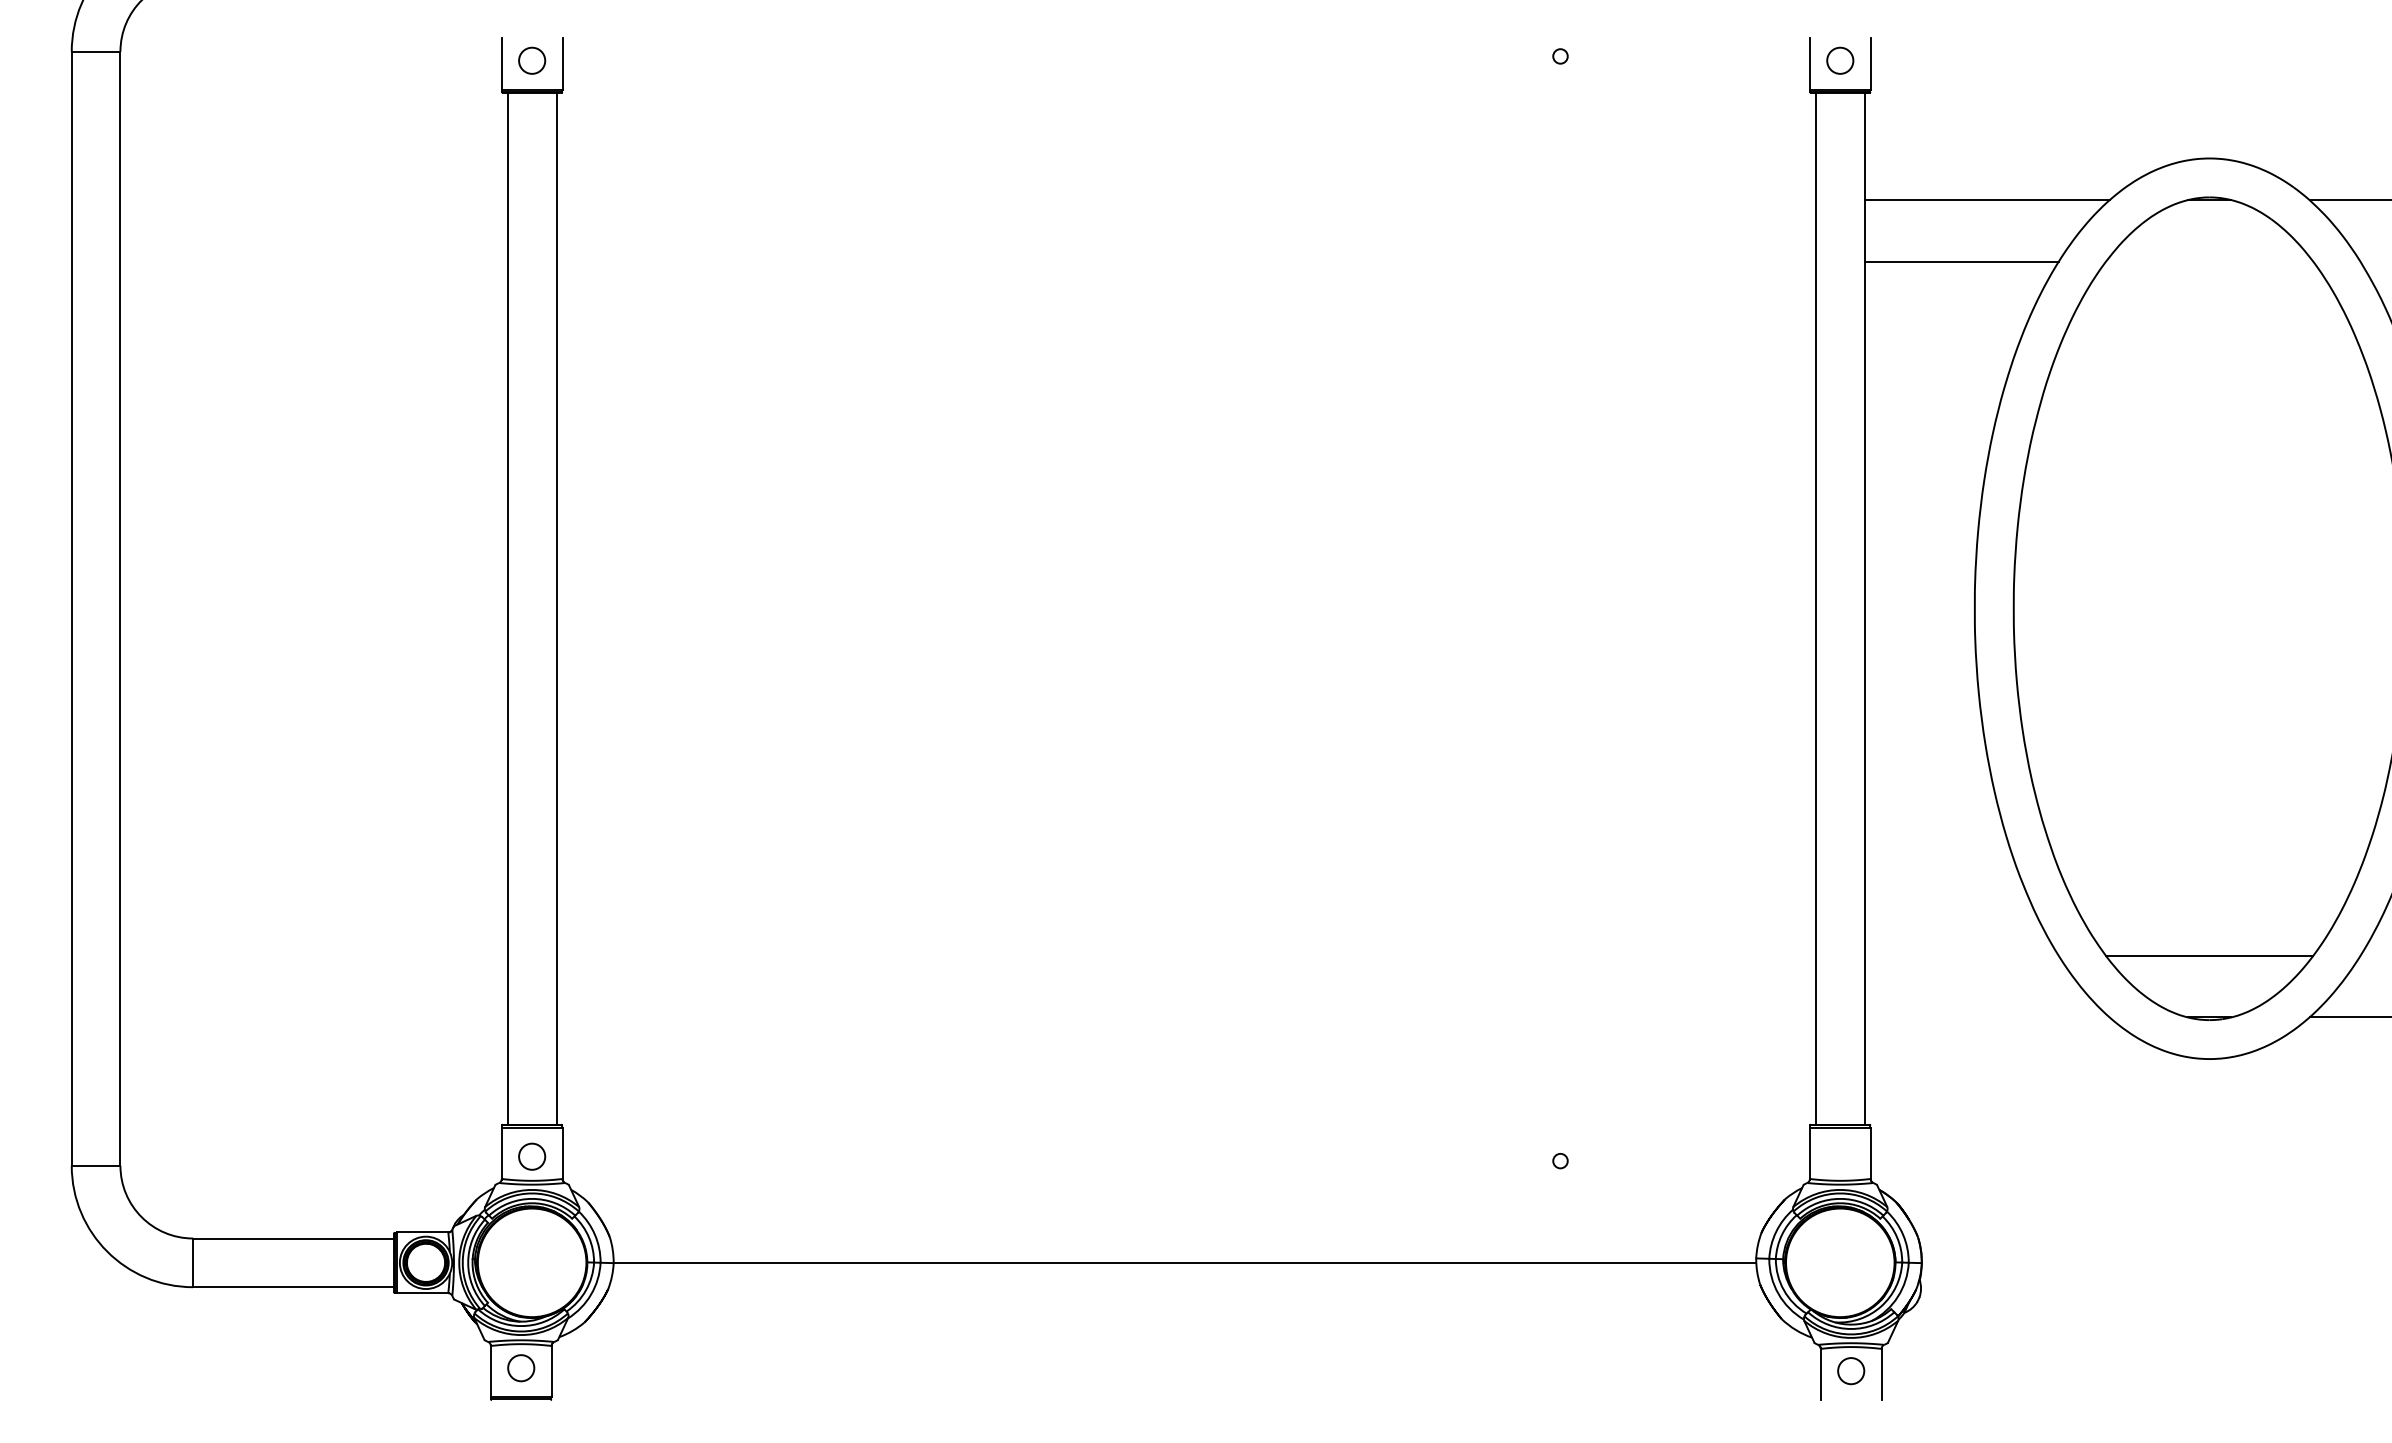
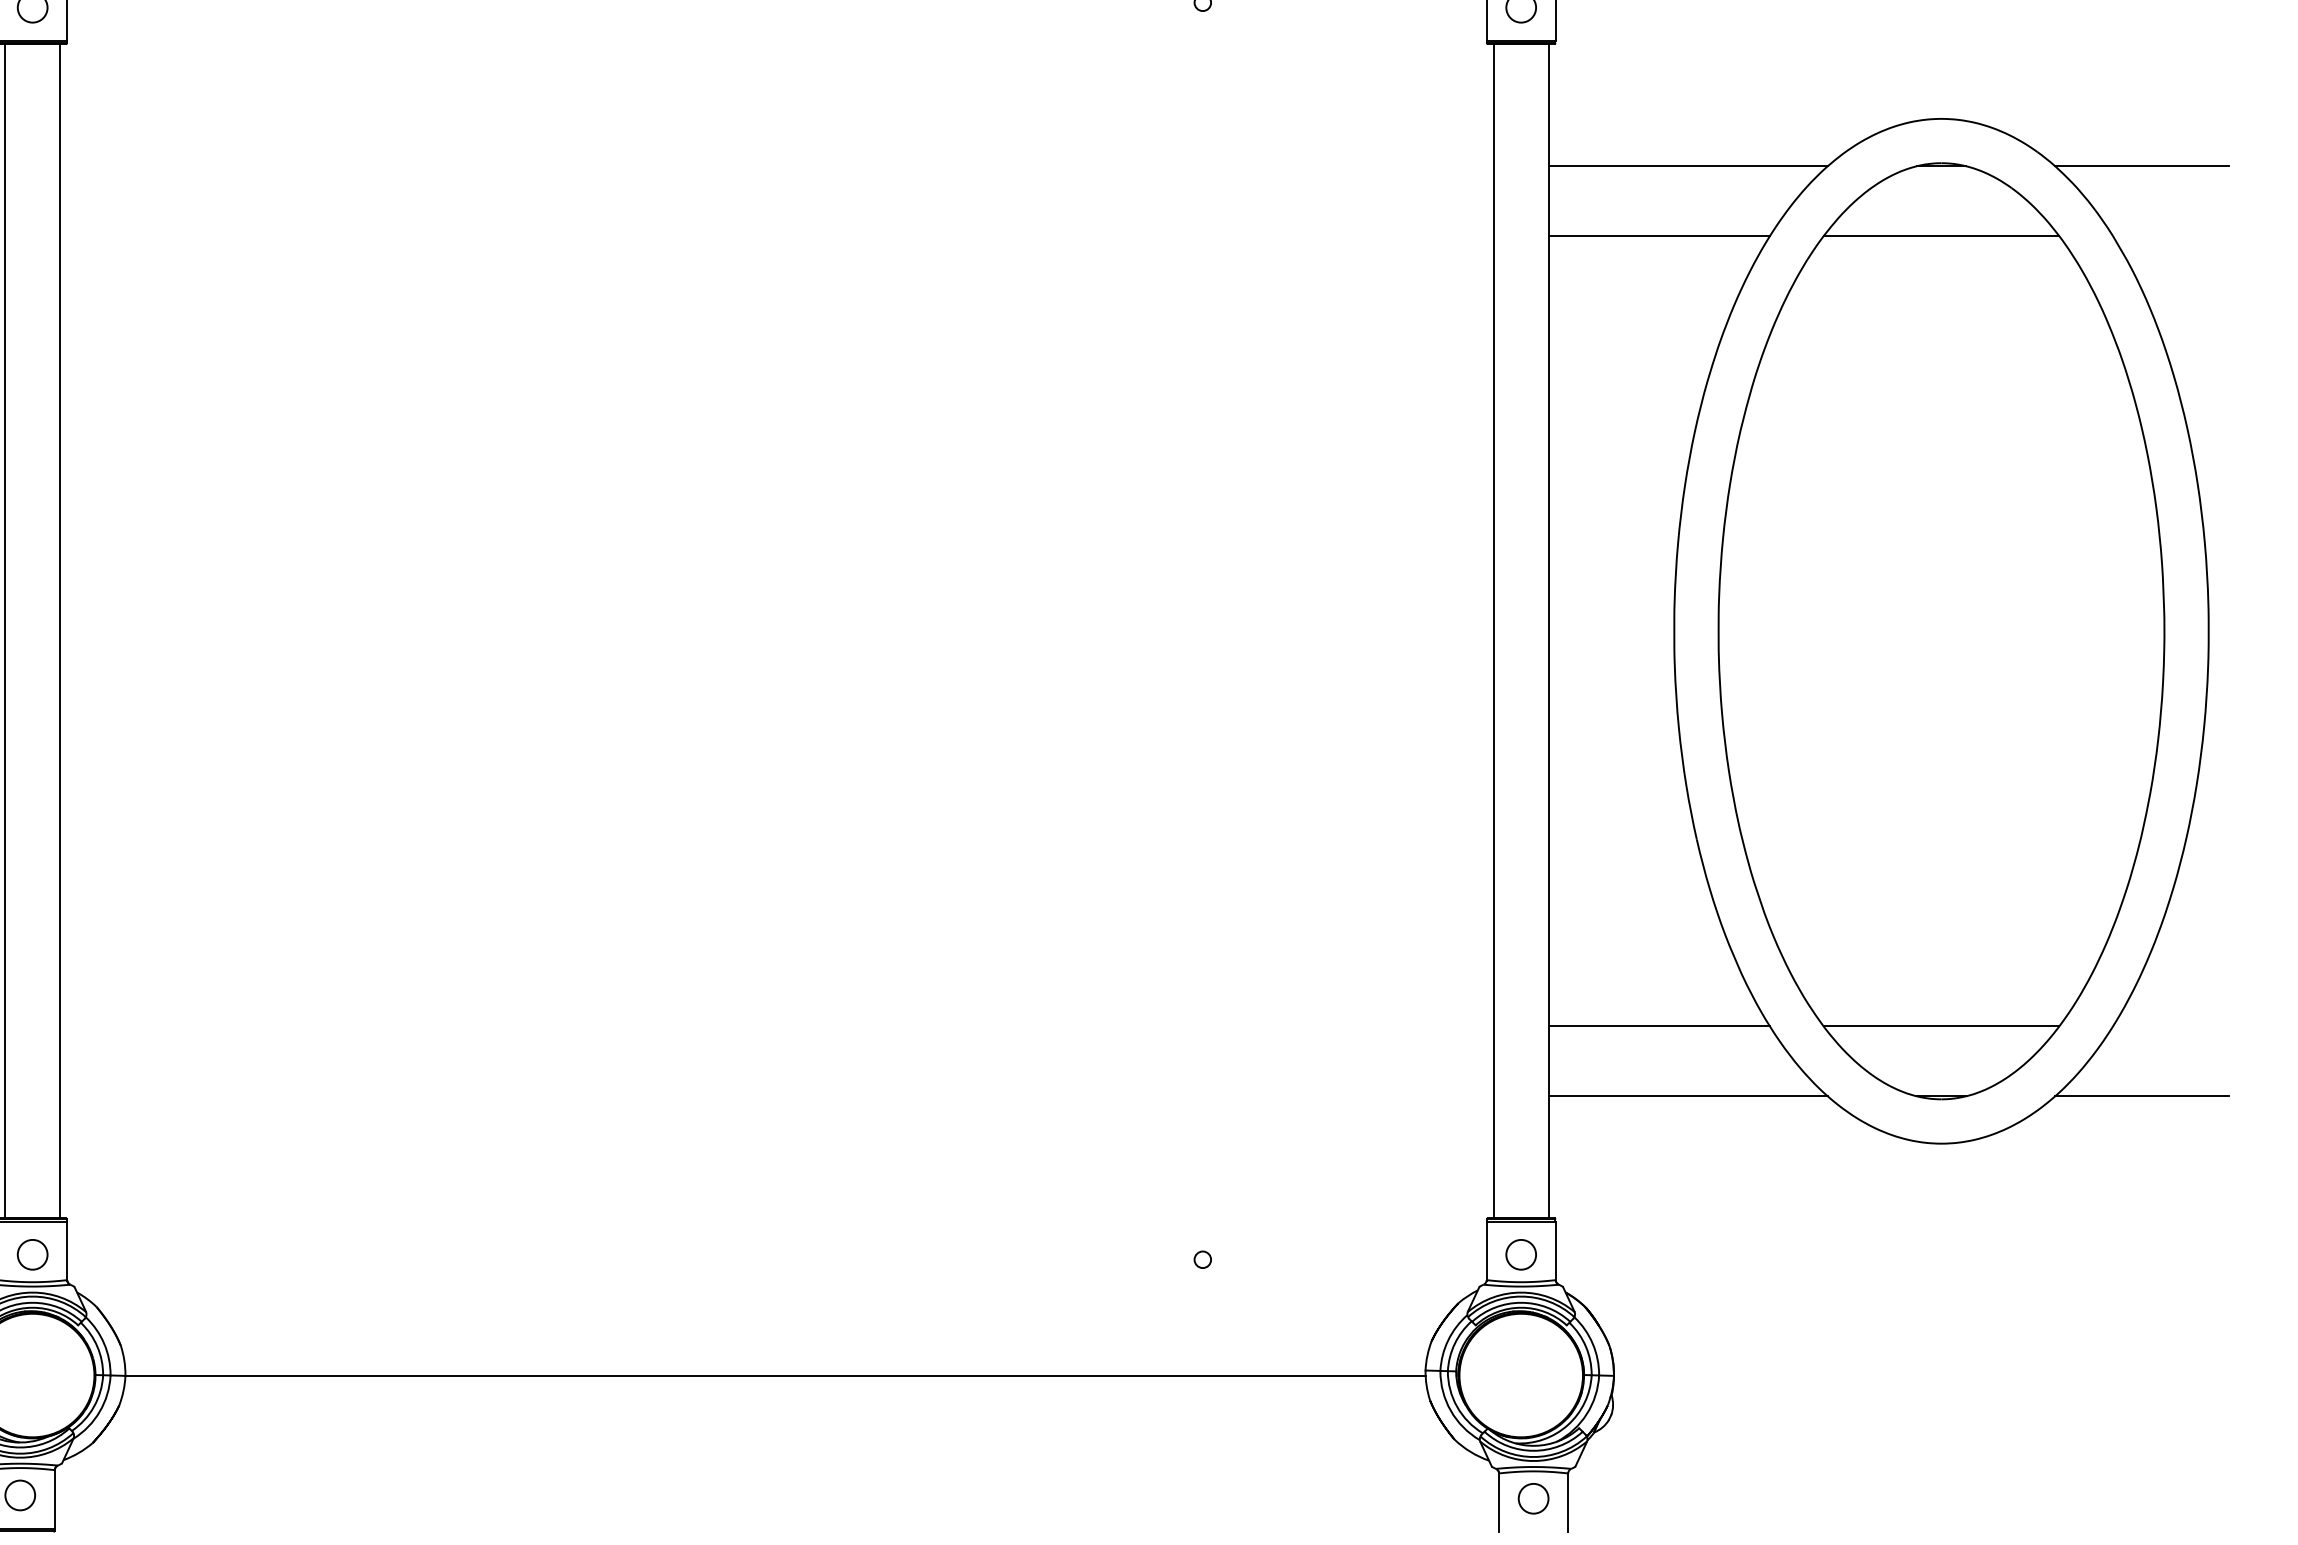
line: (2209, 261) -> (1941, 236), added
line: (1961, 955) -> (1659, 1025), added
line: (1986, 1017) -> (1687, 1096), added
circle: (1840, 1156) -> (1521, 1254), added

